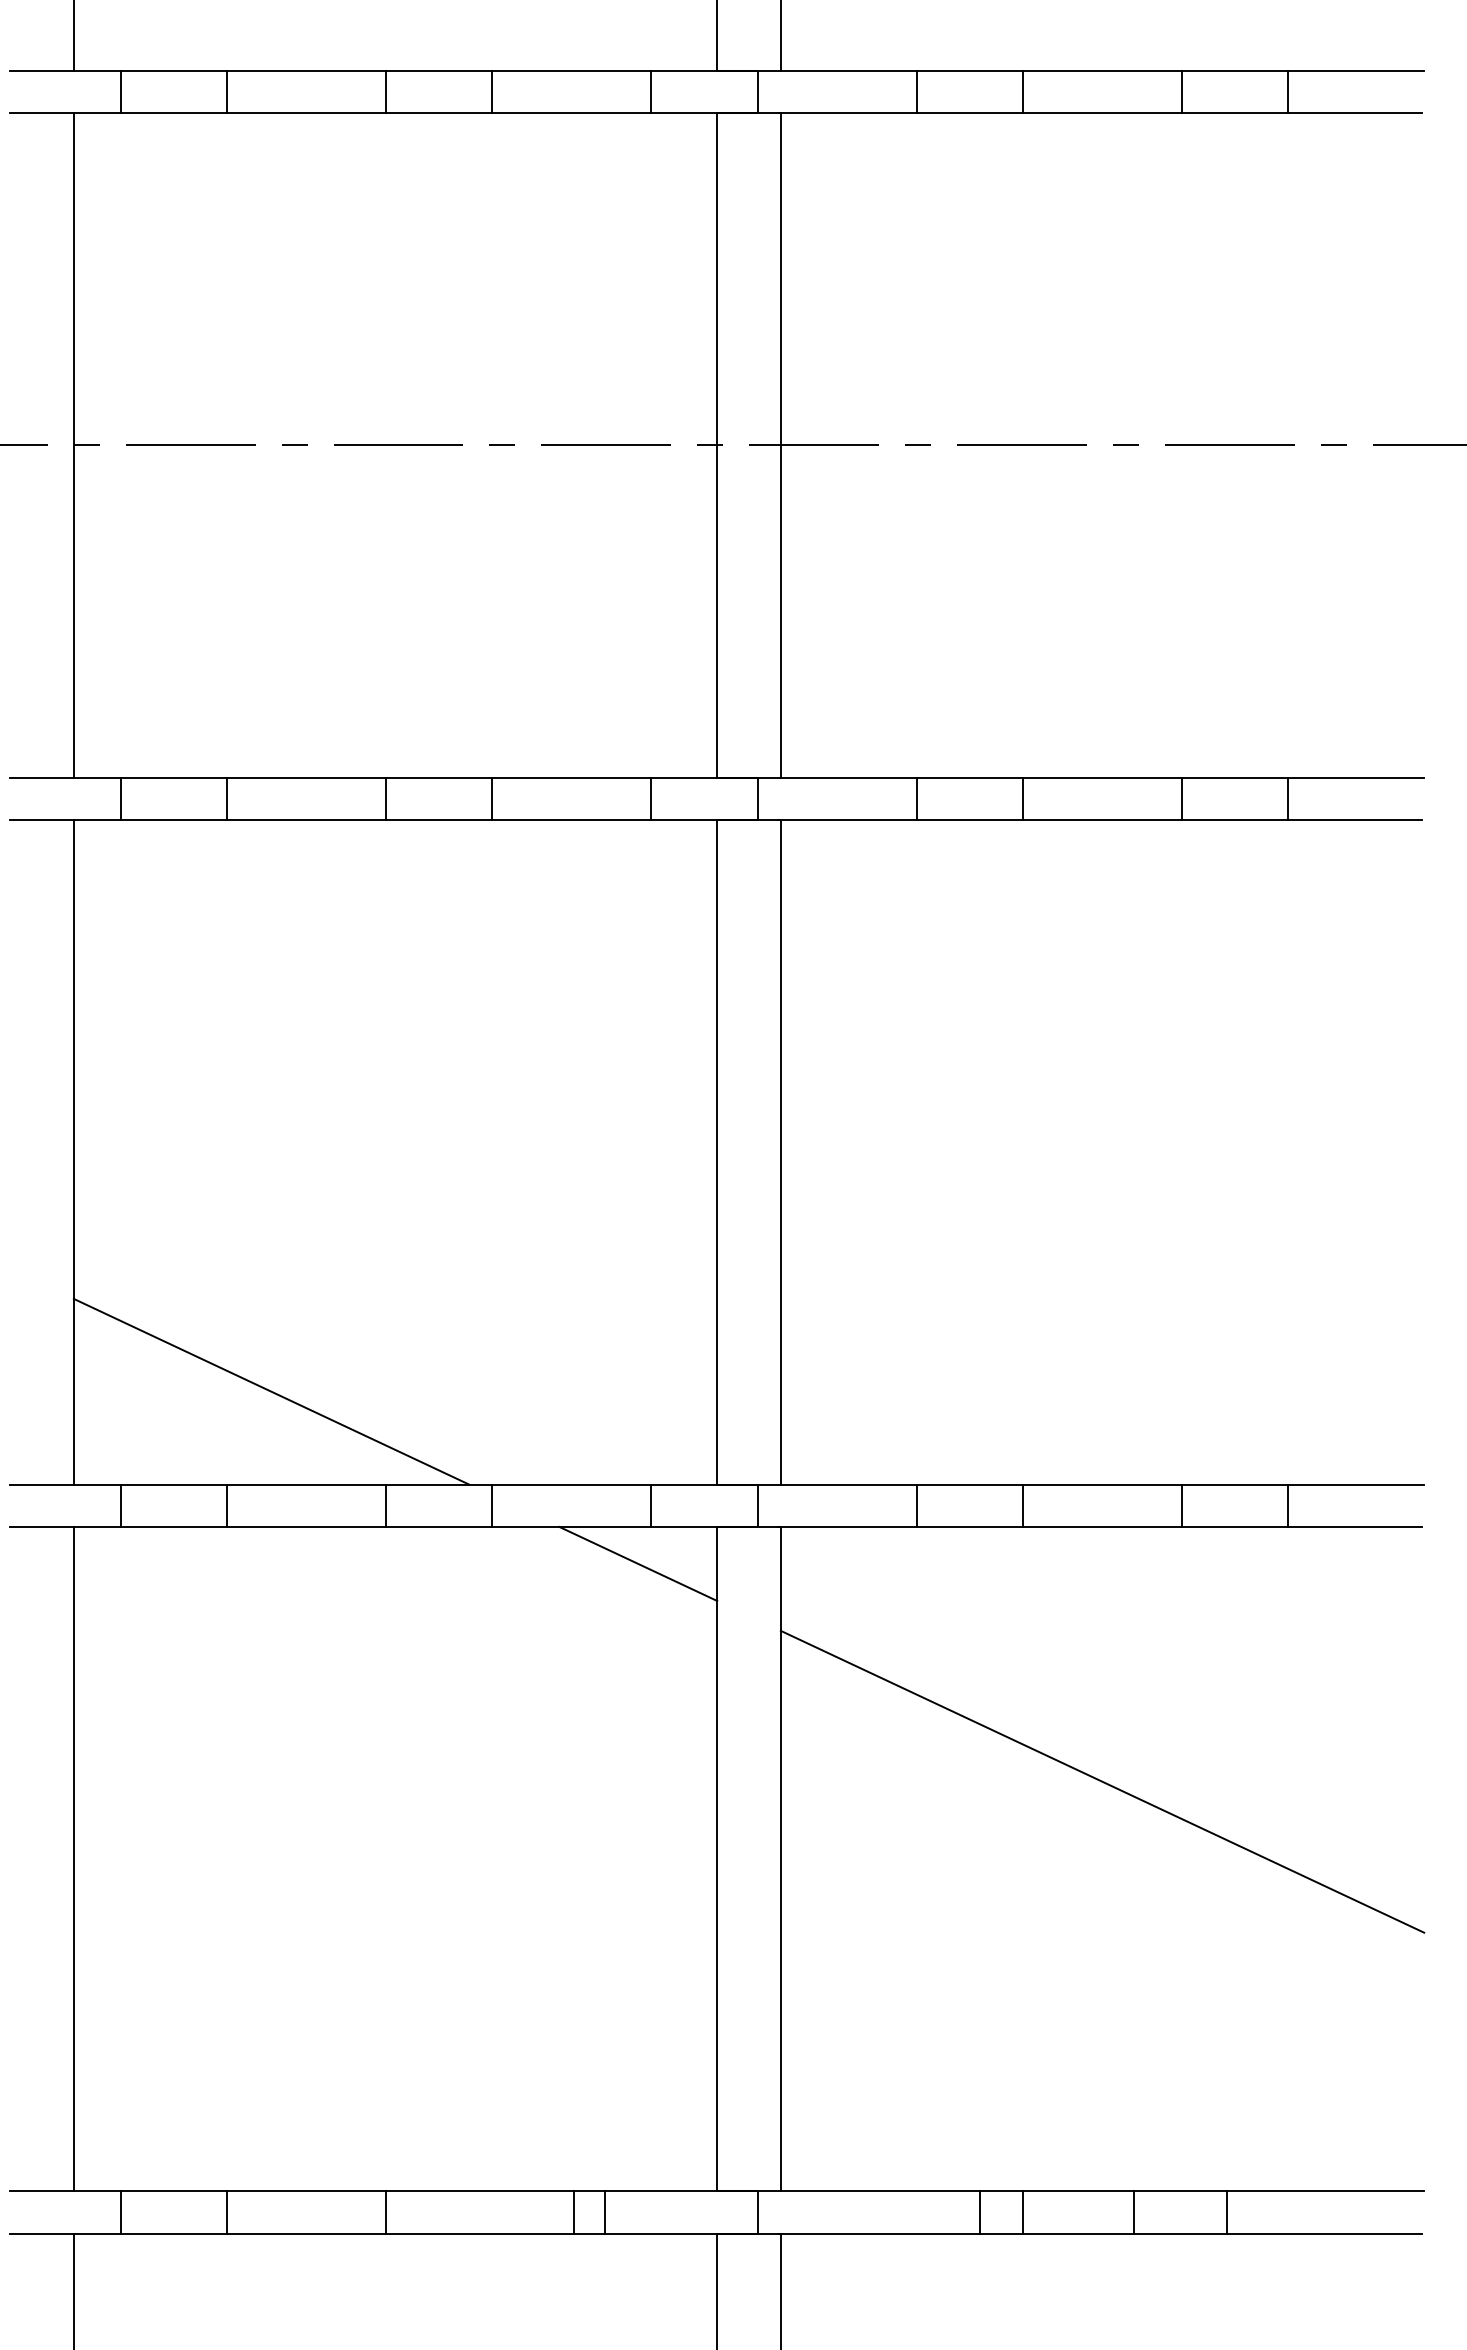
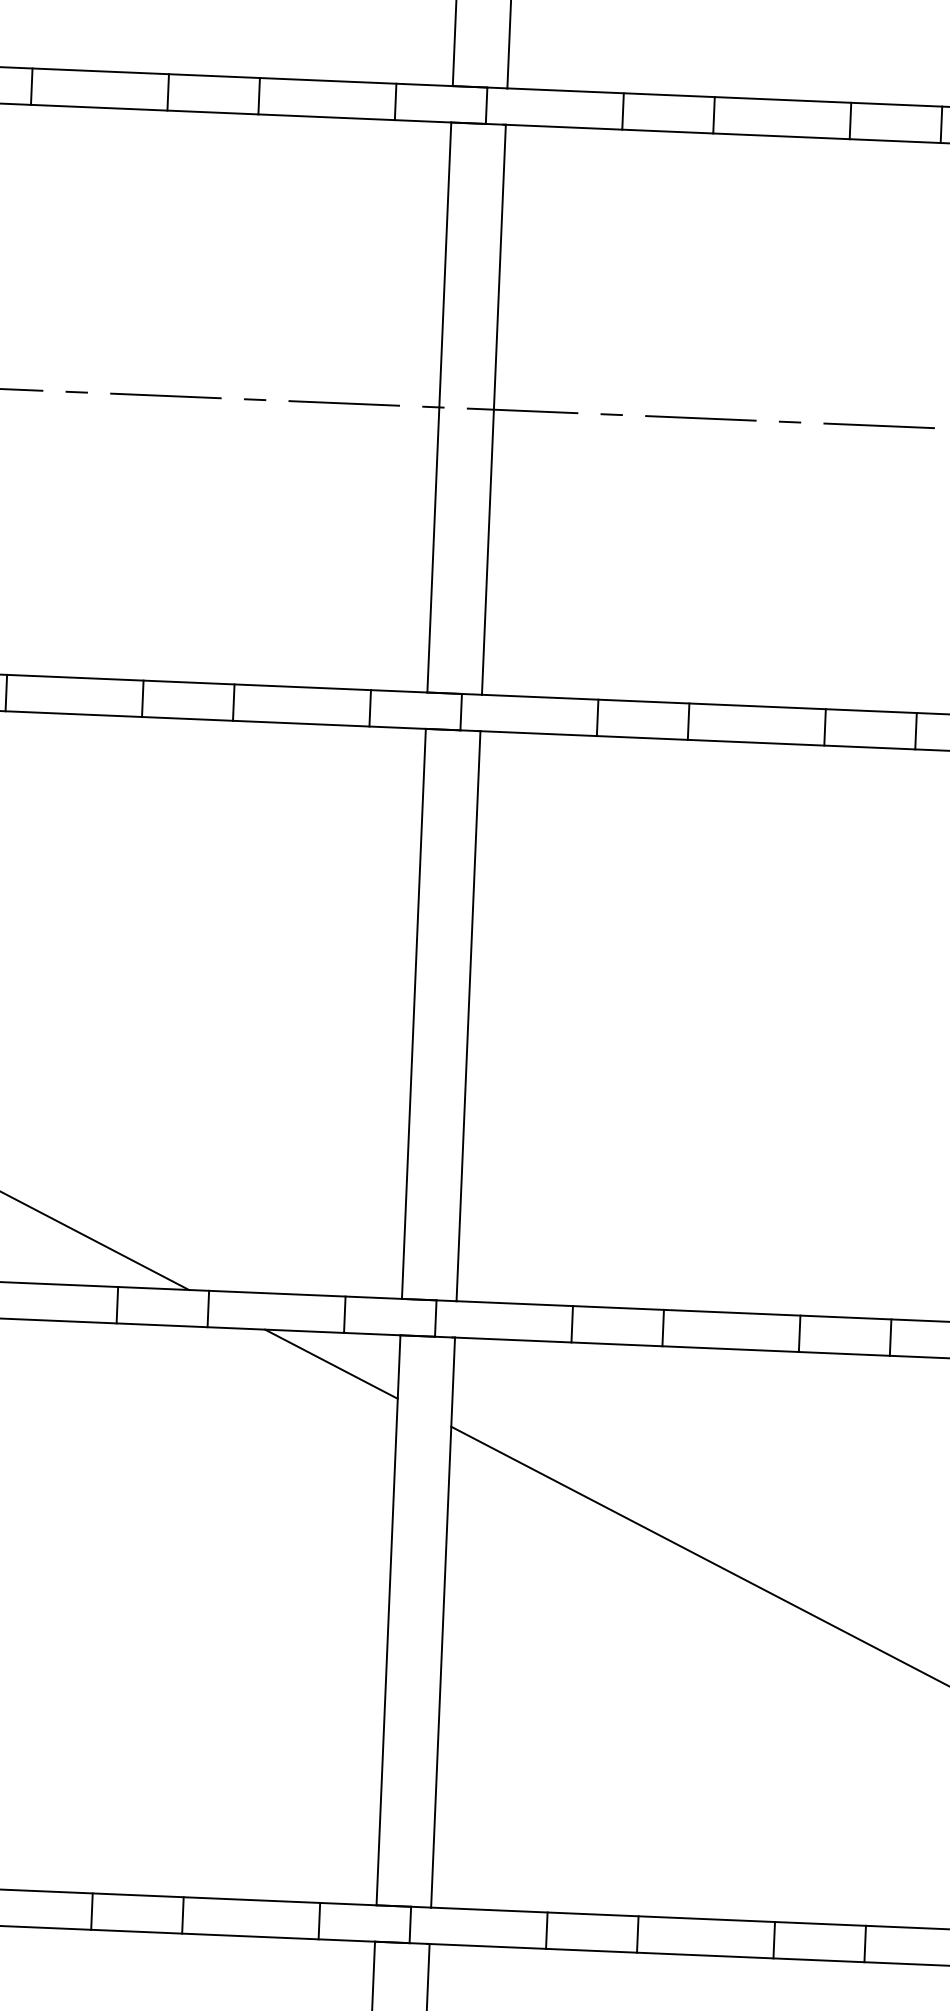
line: (574, 2212) -> (183, 1915), moved
line: (605, 2212) -> (319, 1920), moved
line: (979, 2212) -> (546, 1930), moved
line: (1133, 2212) -> (774, 1940), moved
line: (1226, 2212) -> (864, 1943), moved

